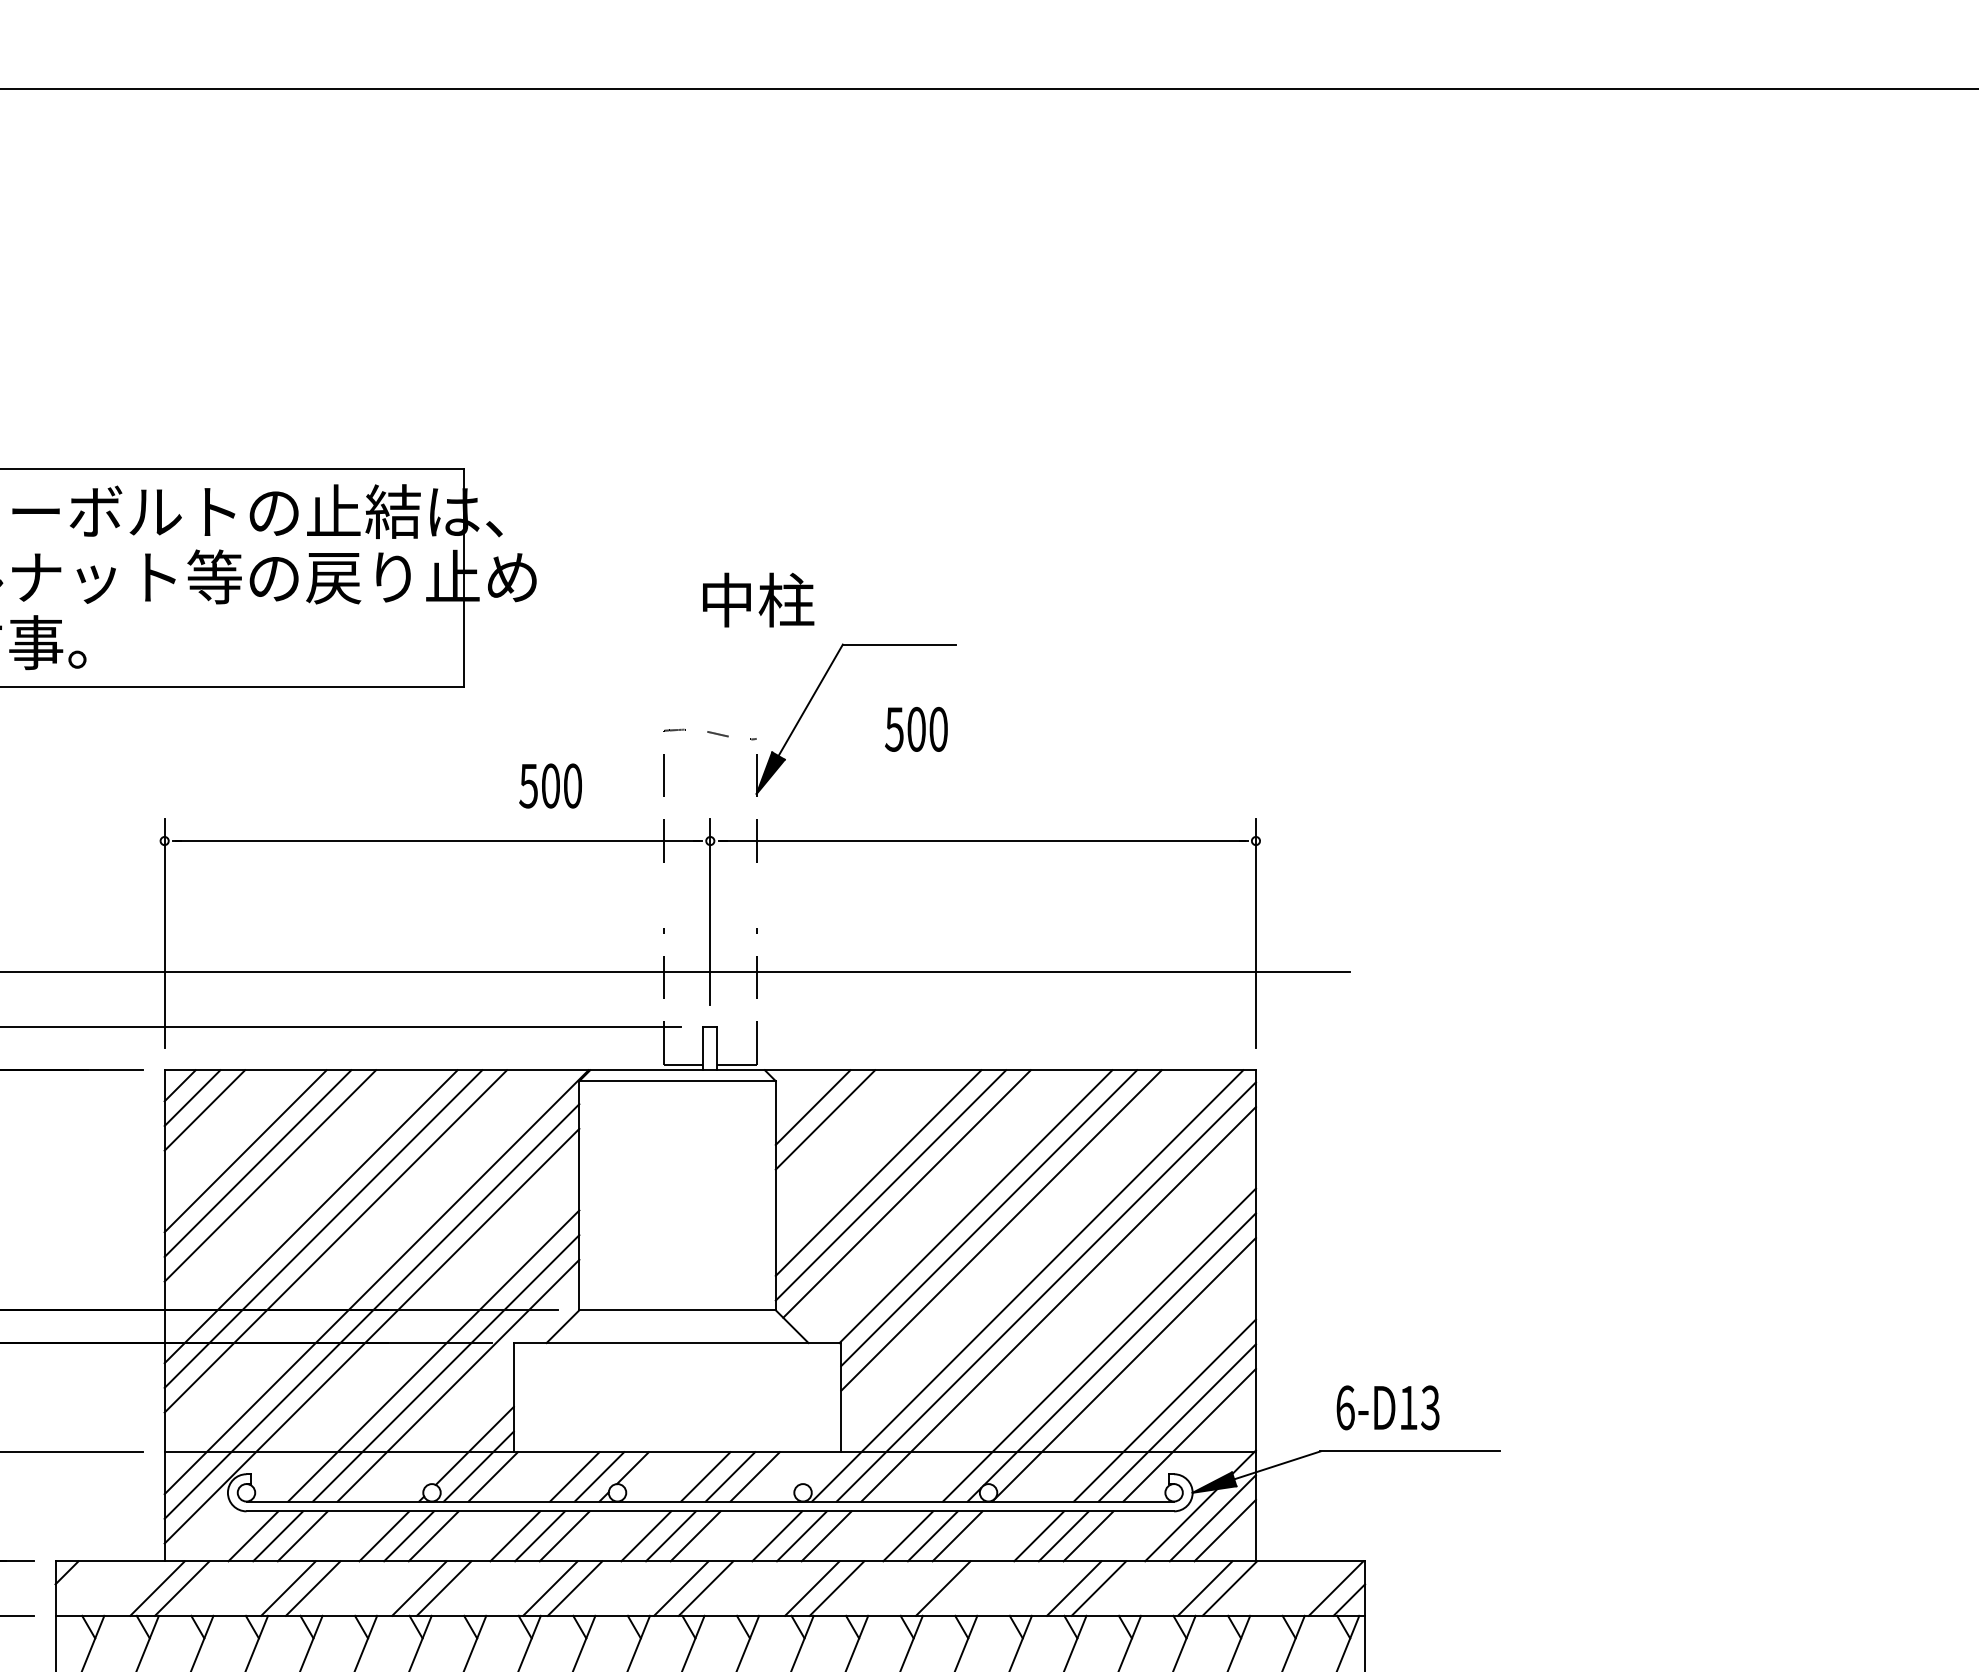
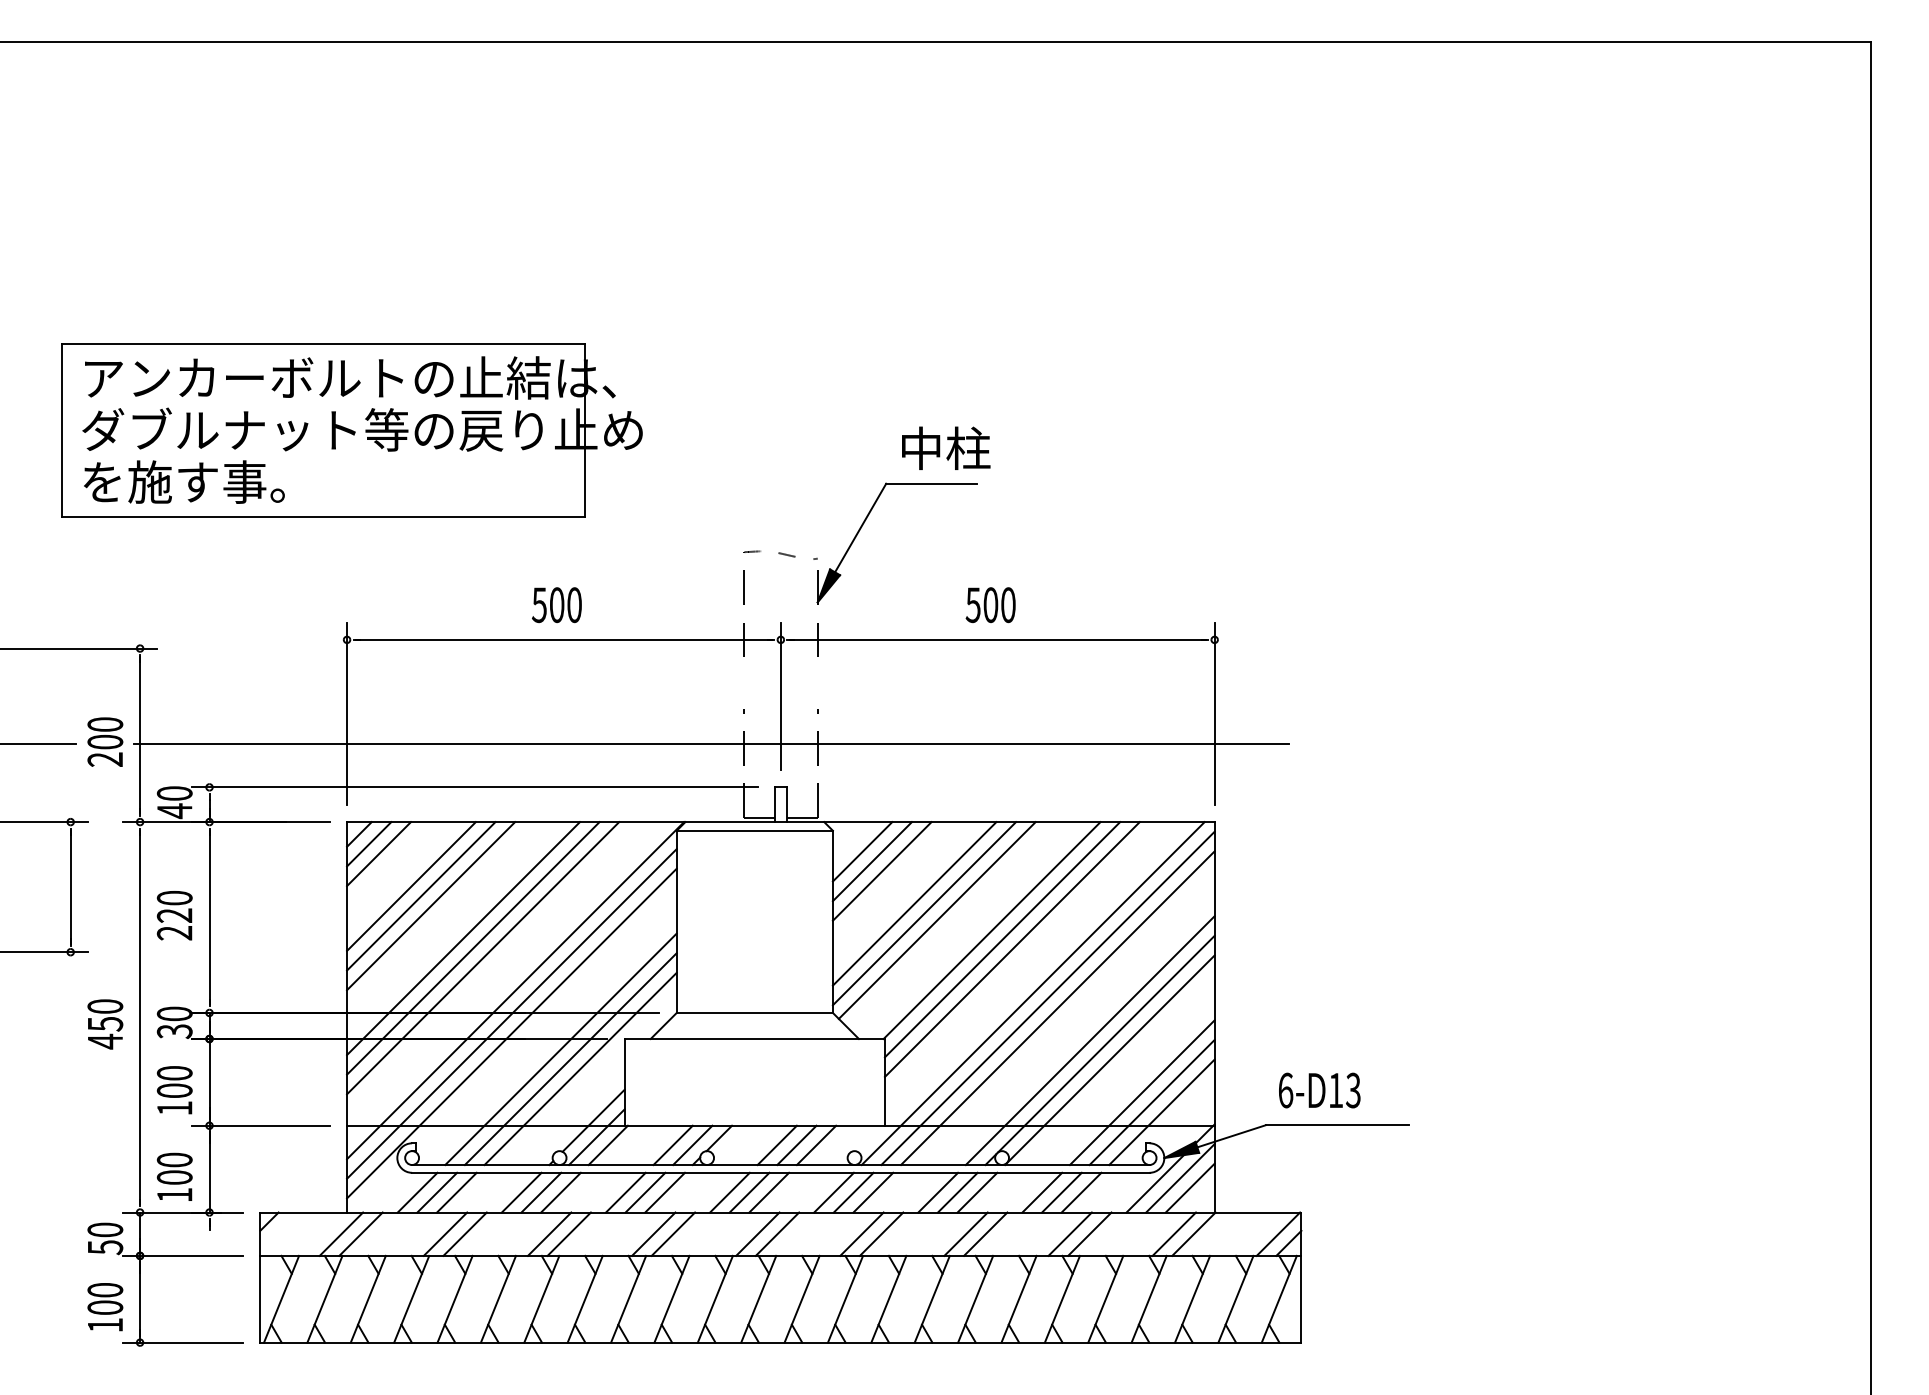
text: (758, 599) -> (946, 447), moved
text: (916, 729) -> (990, 605), moved
text: (550, 786) -> (556, 605), moved
line: (836, 1132) -> (881, 871), added
line: (967, 1587) -> (985, 1233), added

